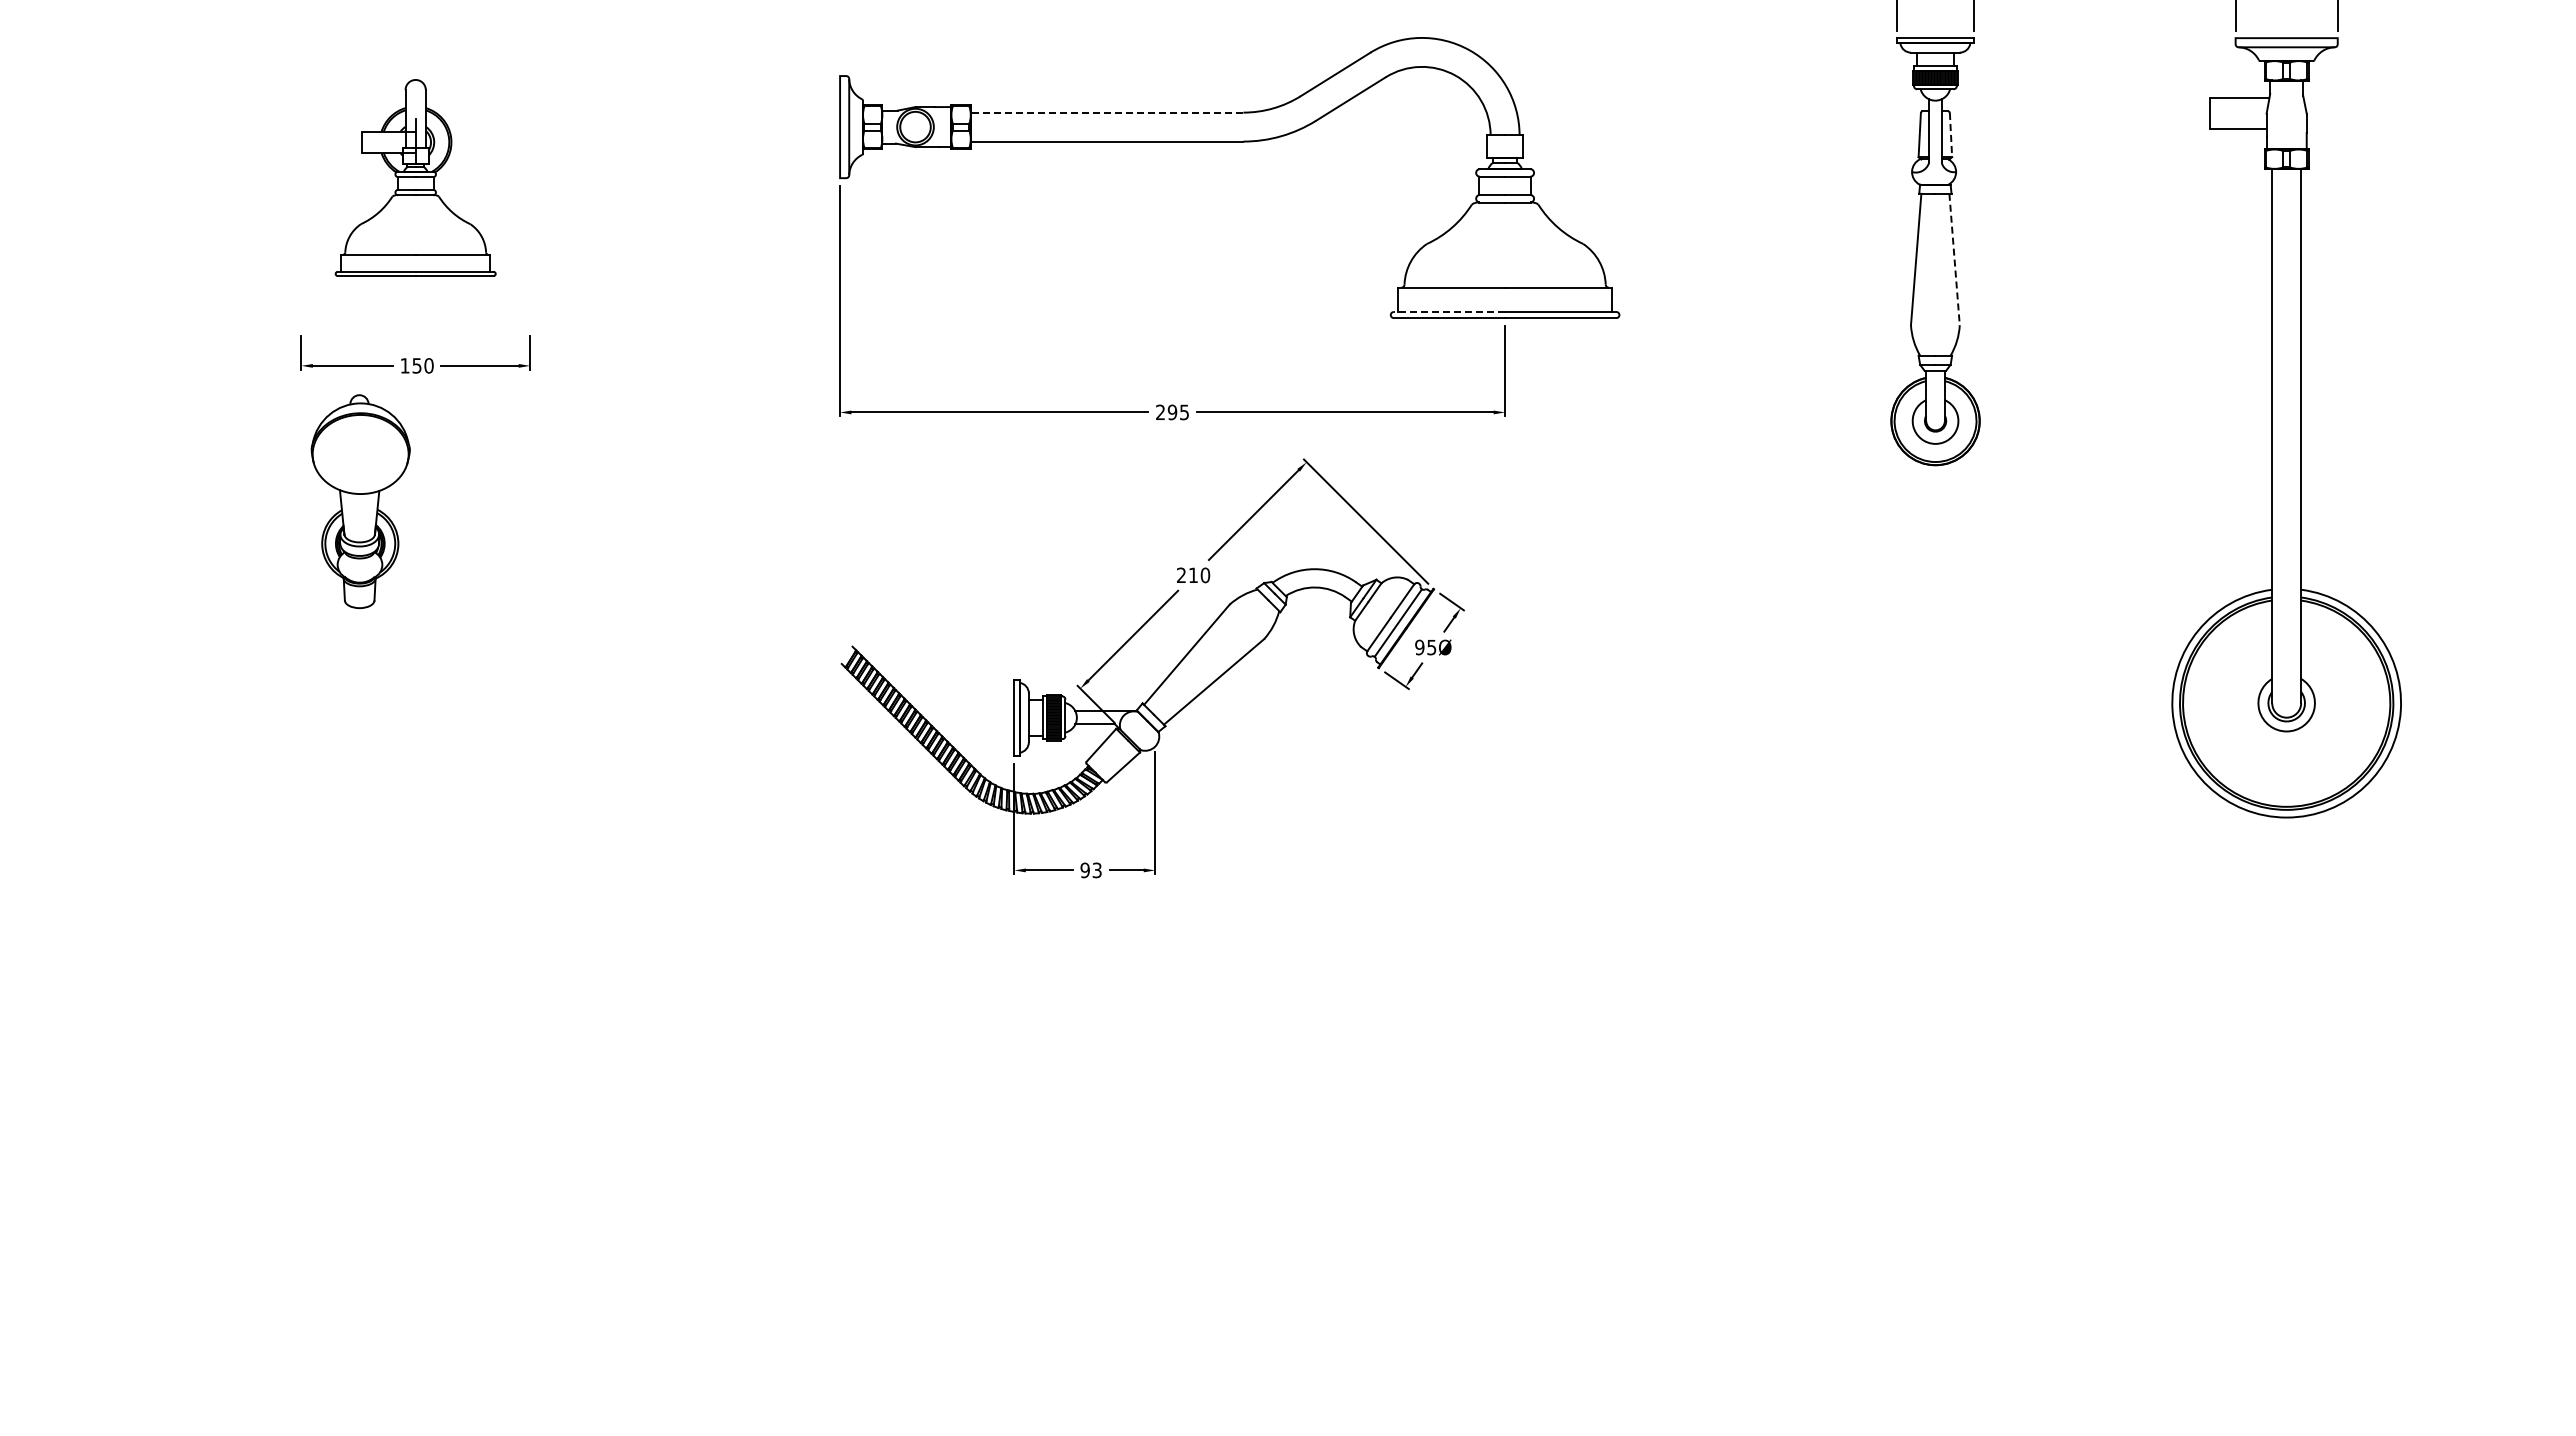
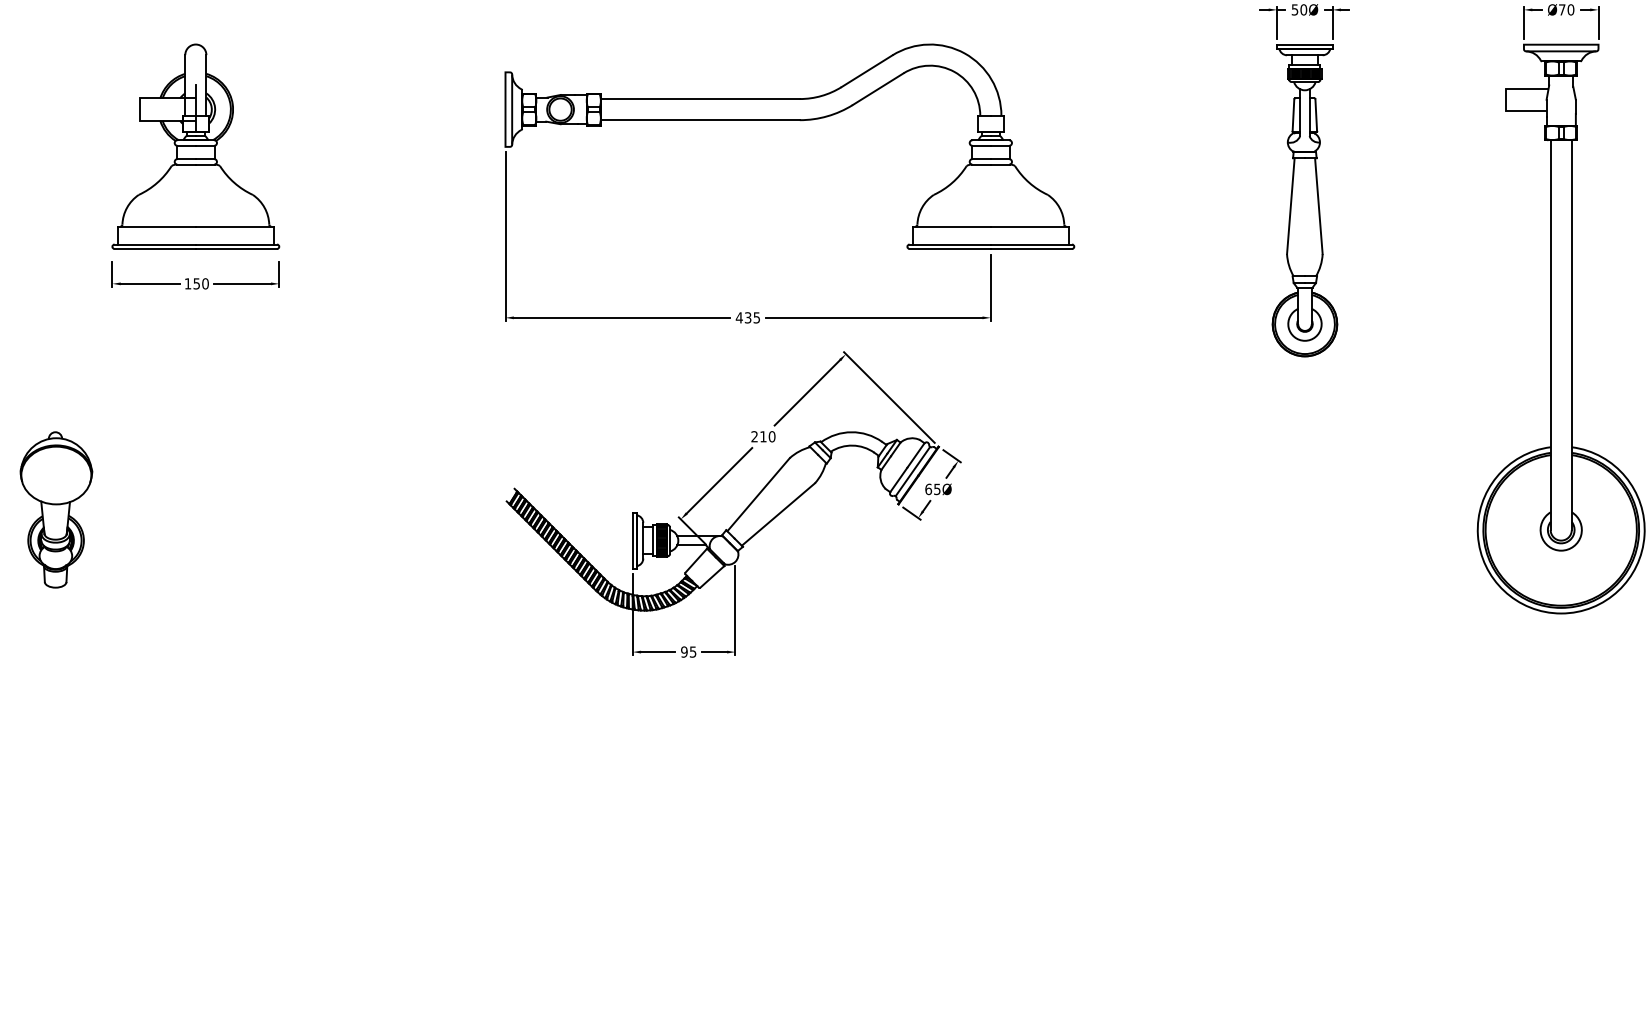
line: (1106, 112) -> (699, 98), dashed -> solid
line: (1951, 135) -> (1316, 115), dashed -> solid
part: (415, 177) -> (195, 146), size x1.43
line: (1954, 259) -> (1318, 206), dashed -> solid
line: (1449, 312) -> (950, 244), dashed -> solid
text: (1166, 412) -> (743, 317), 295 -> 435
part: (360, 501) -> (56, 509), moved
text: (1419, 647) -> (928, 489), 95Ø -> 65Ø
text: (1097, 869) -> (693, 651), 93 -> 95

